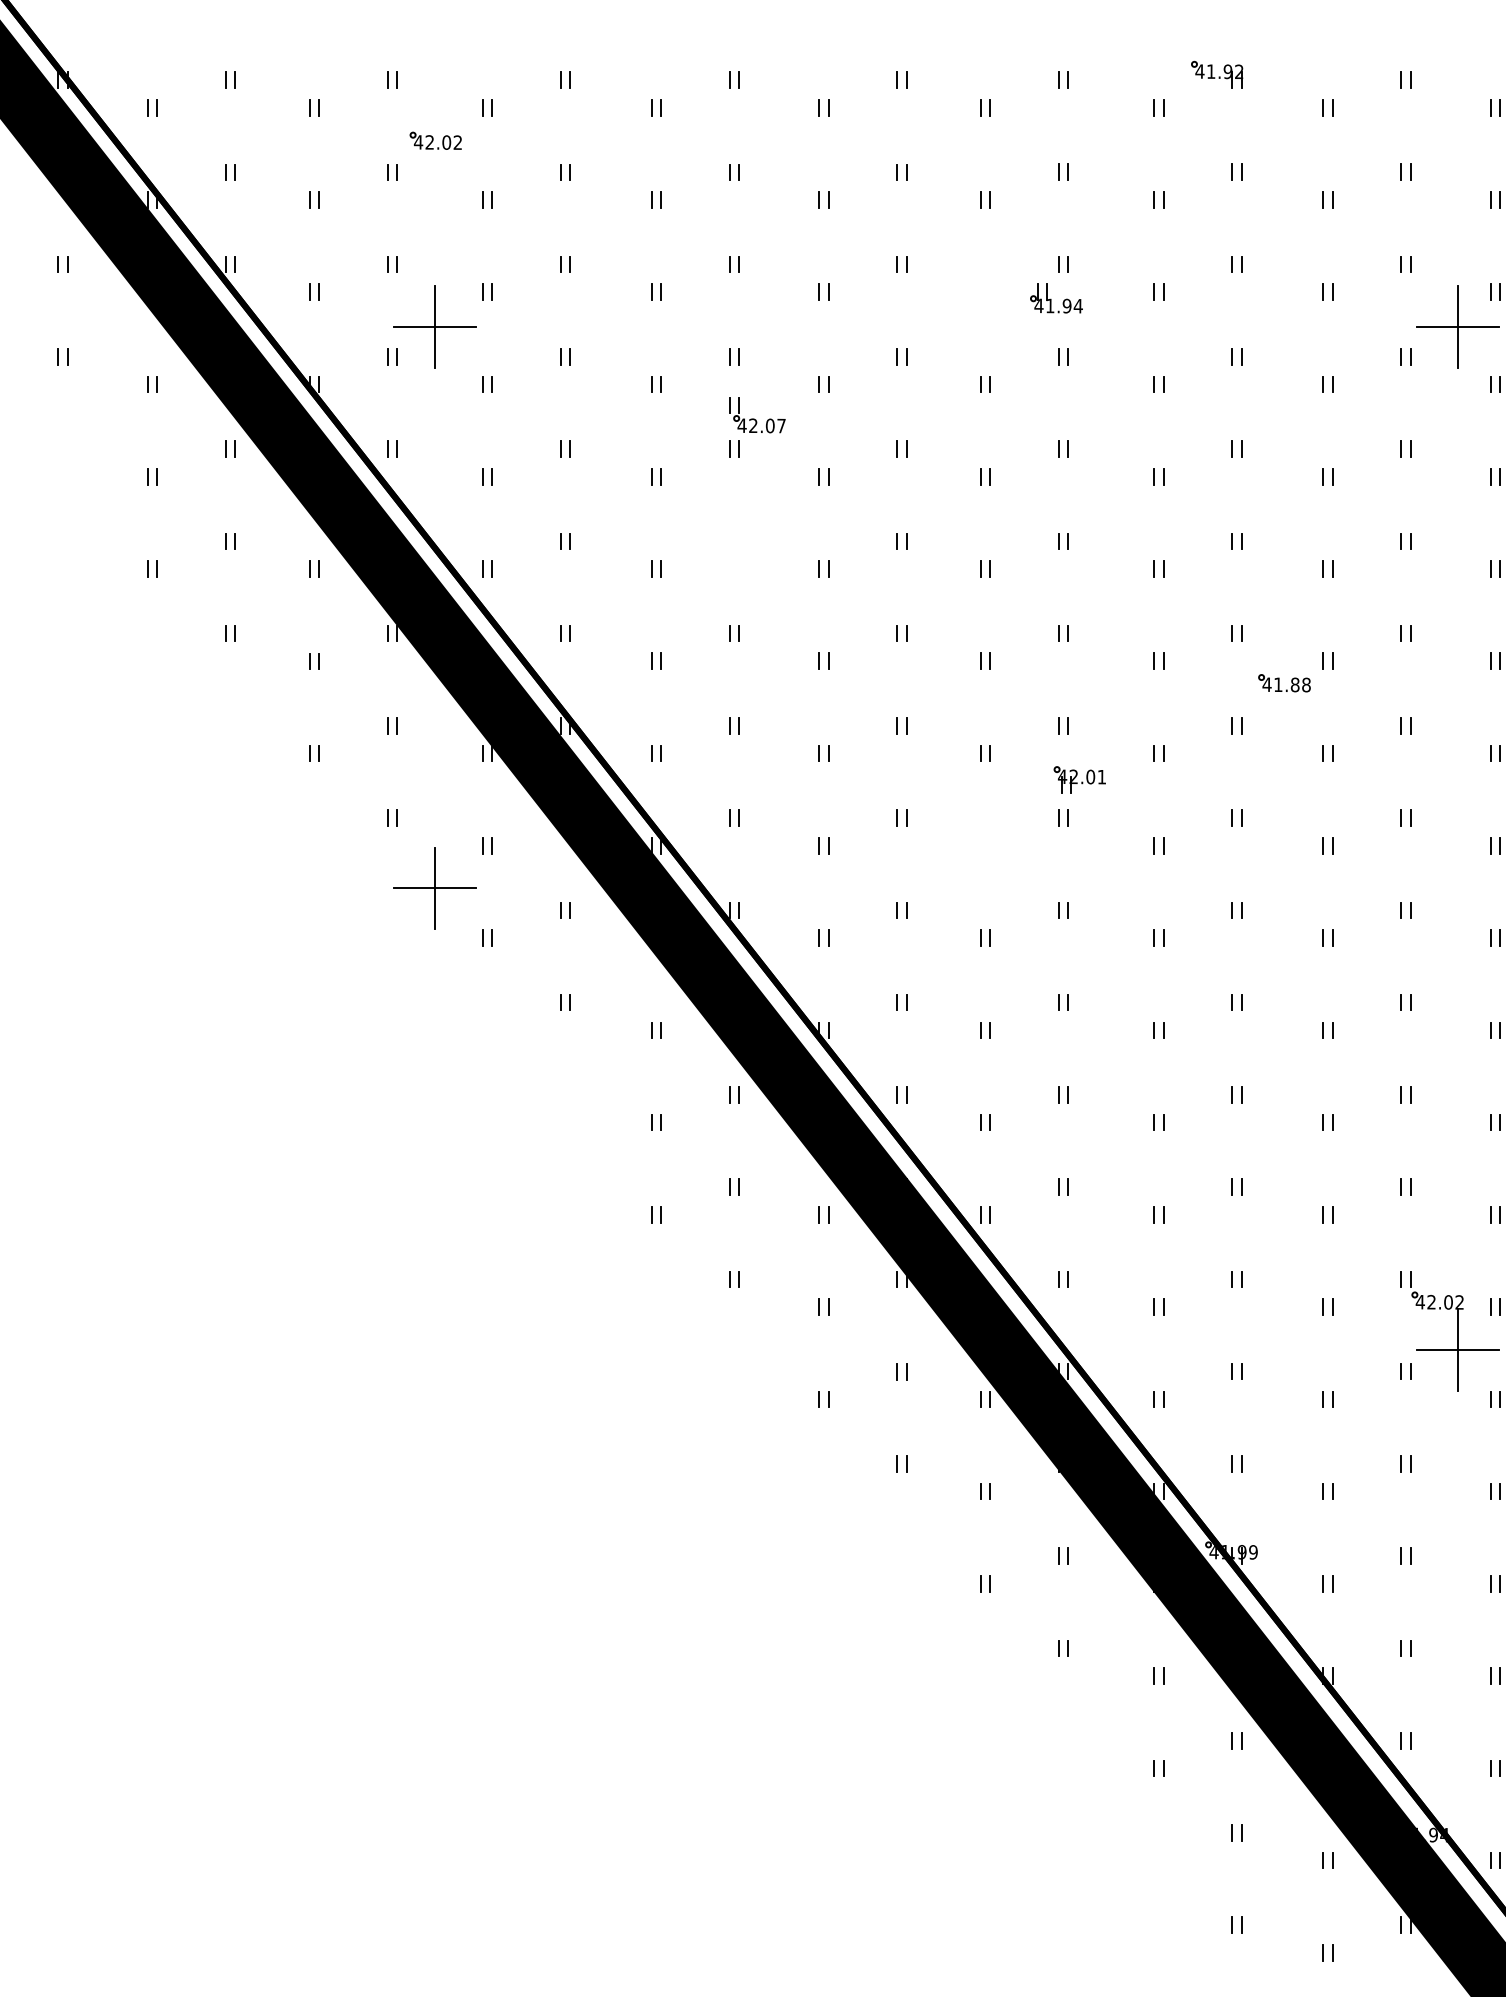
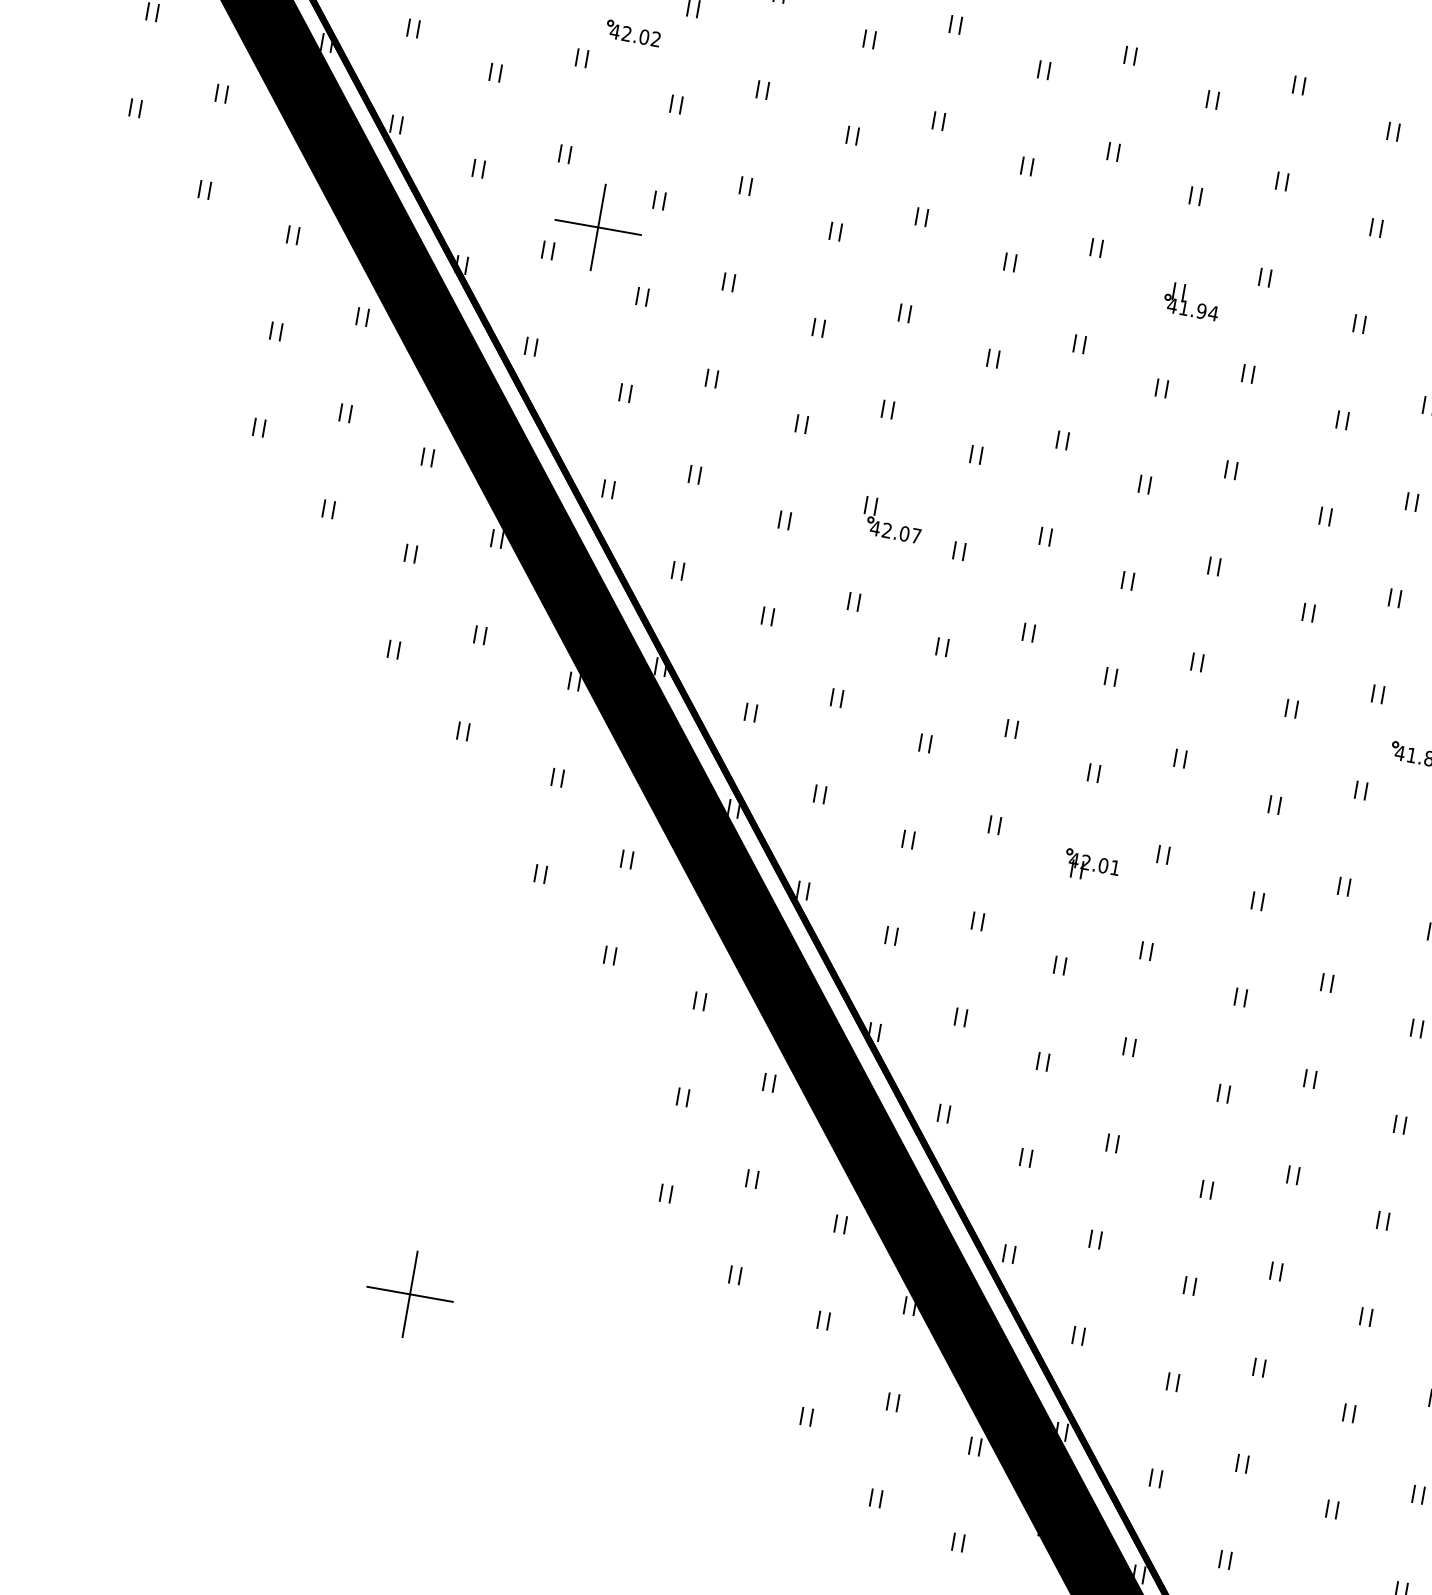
part: (1056, 298) -> (1192, 301), moved
part: (757, 415) -> (893, 520), moved
part: (1079, 779) -> (1091, 866), moved
part: (434, 888) -> (409, 1294), moved

